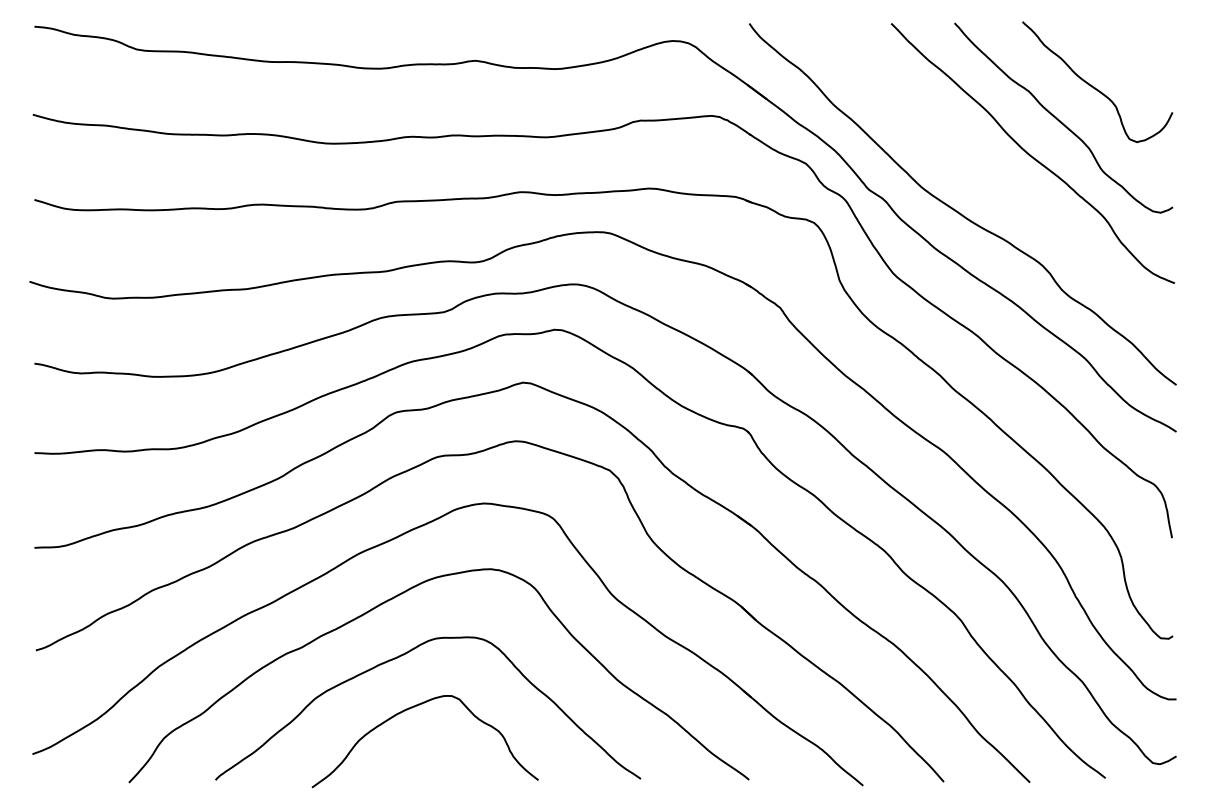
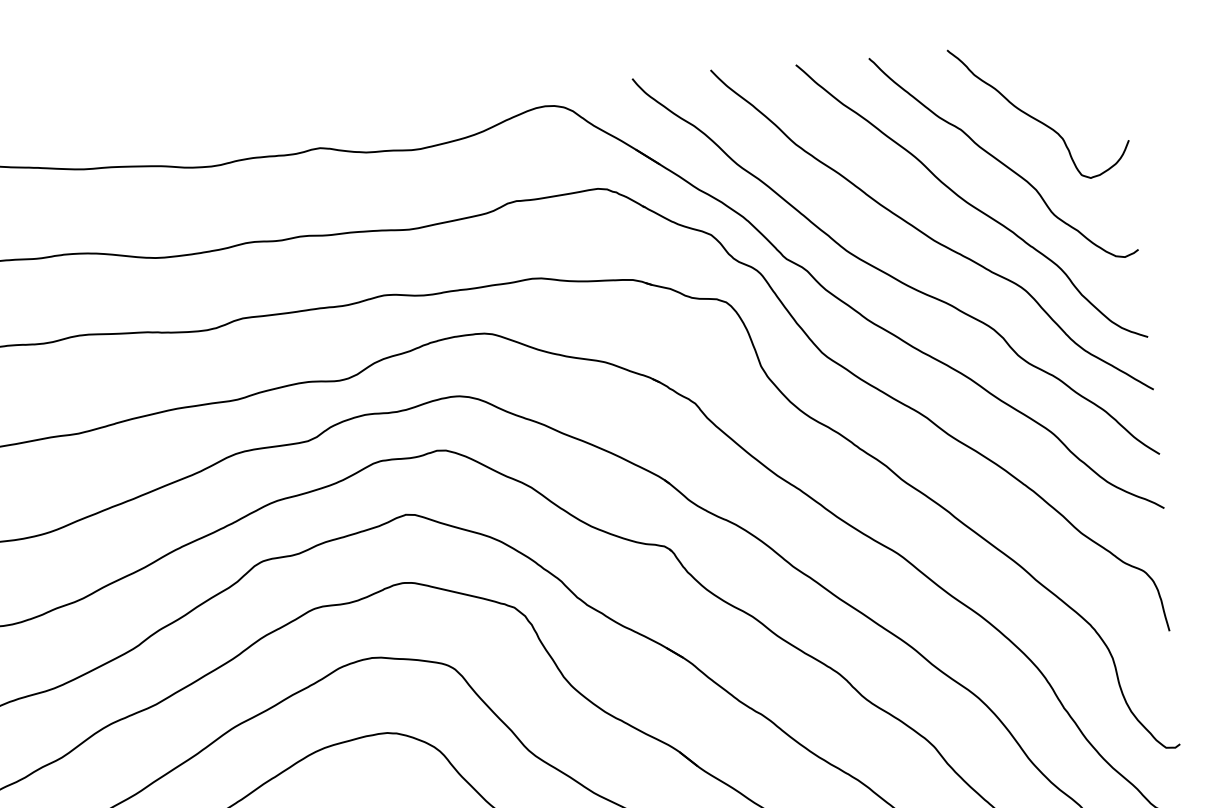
curve: (992, 179) -> (927, 235), added

